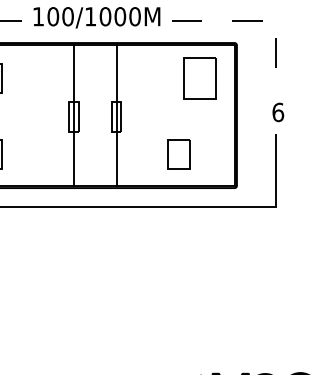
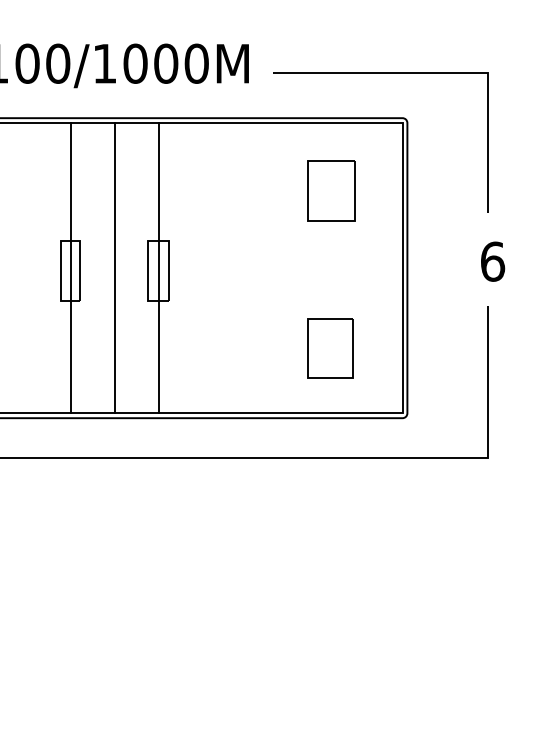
line: (258, 20) -> (452, 71), dashed -> solid
part: (200, 78) -> (332, 191), size x0.71
line: (95, 115) -> (114, 268), added
part: (178, 154) -> (329, 348), moved

